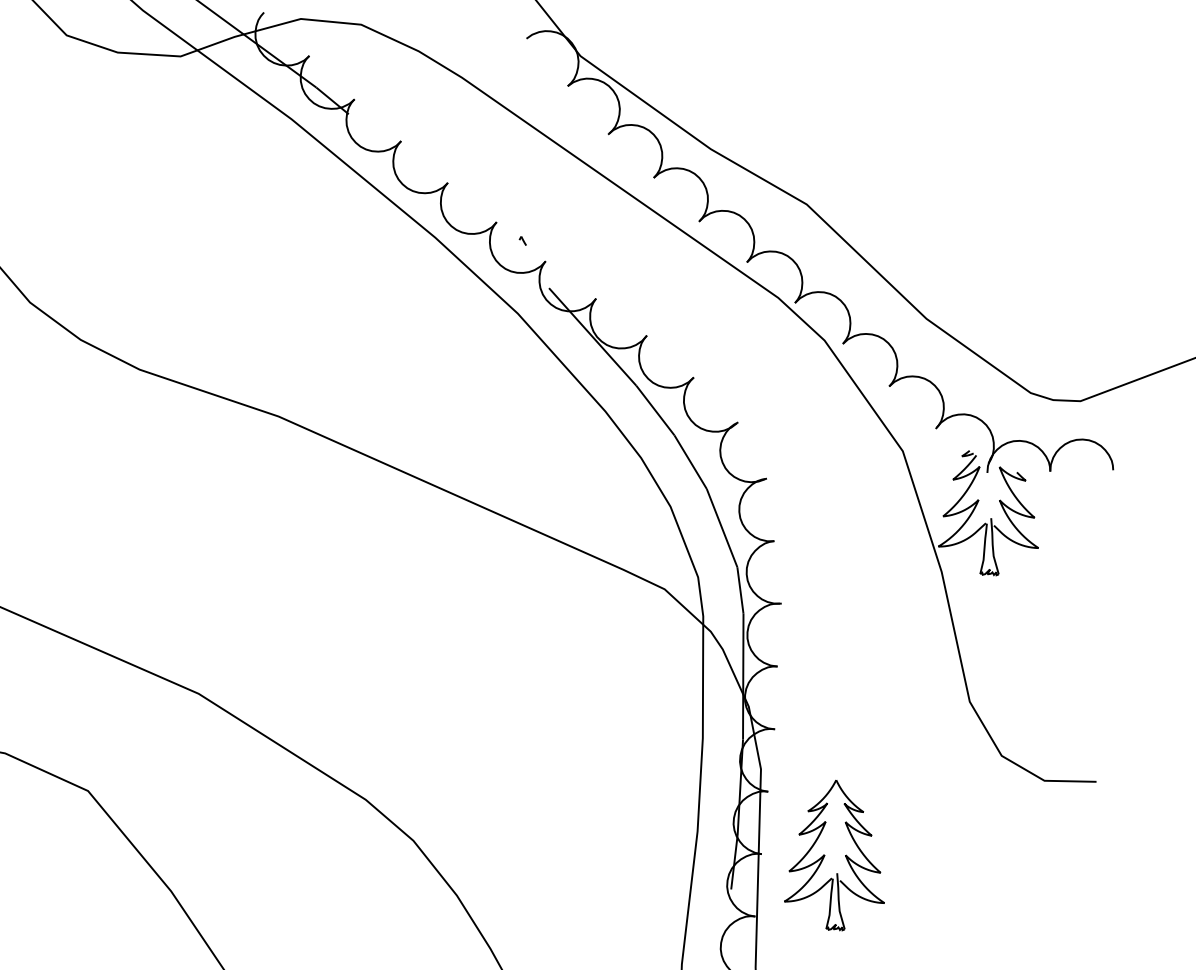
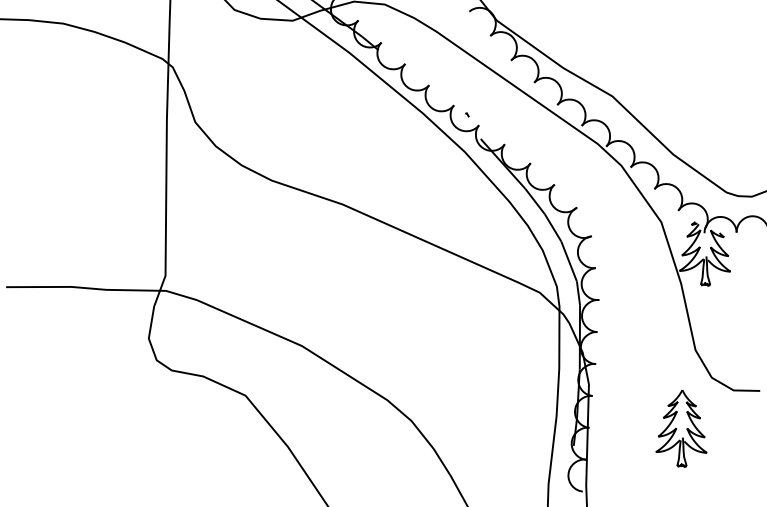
part: (834, 855) -> (681, 428), moved

